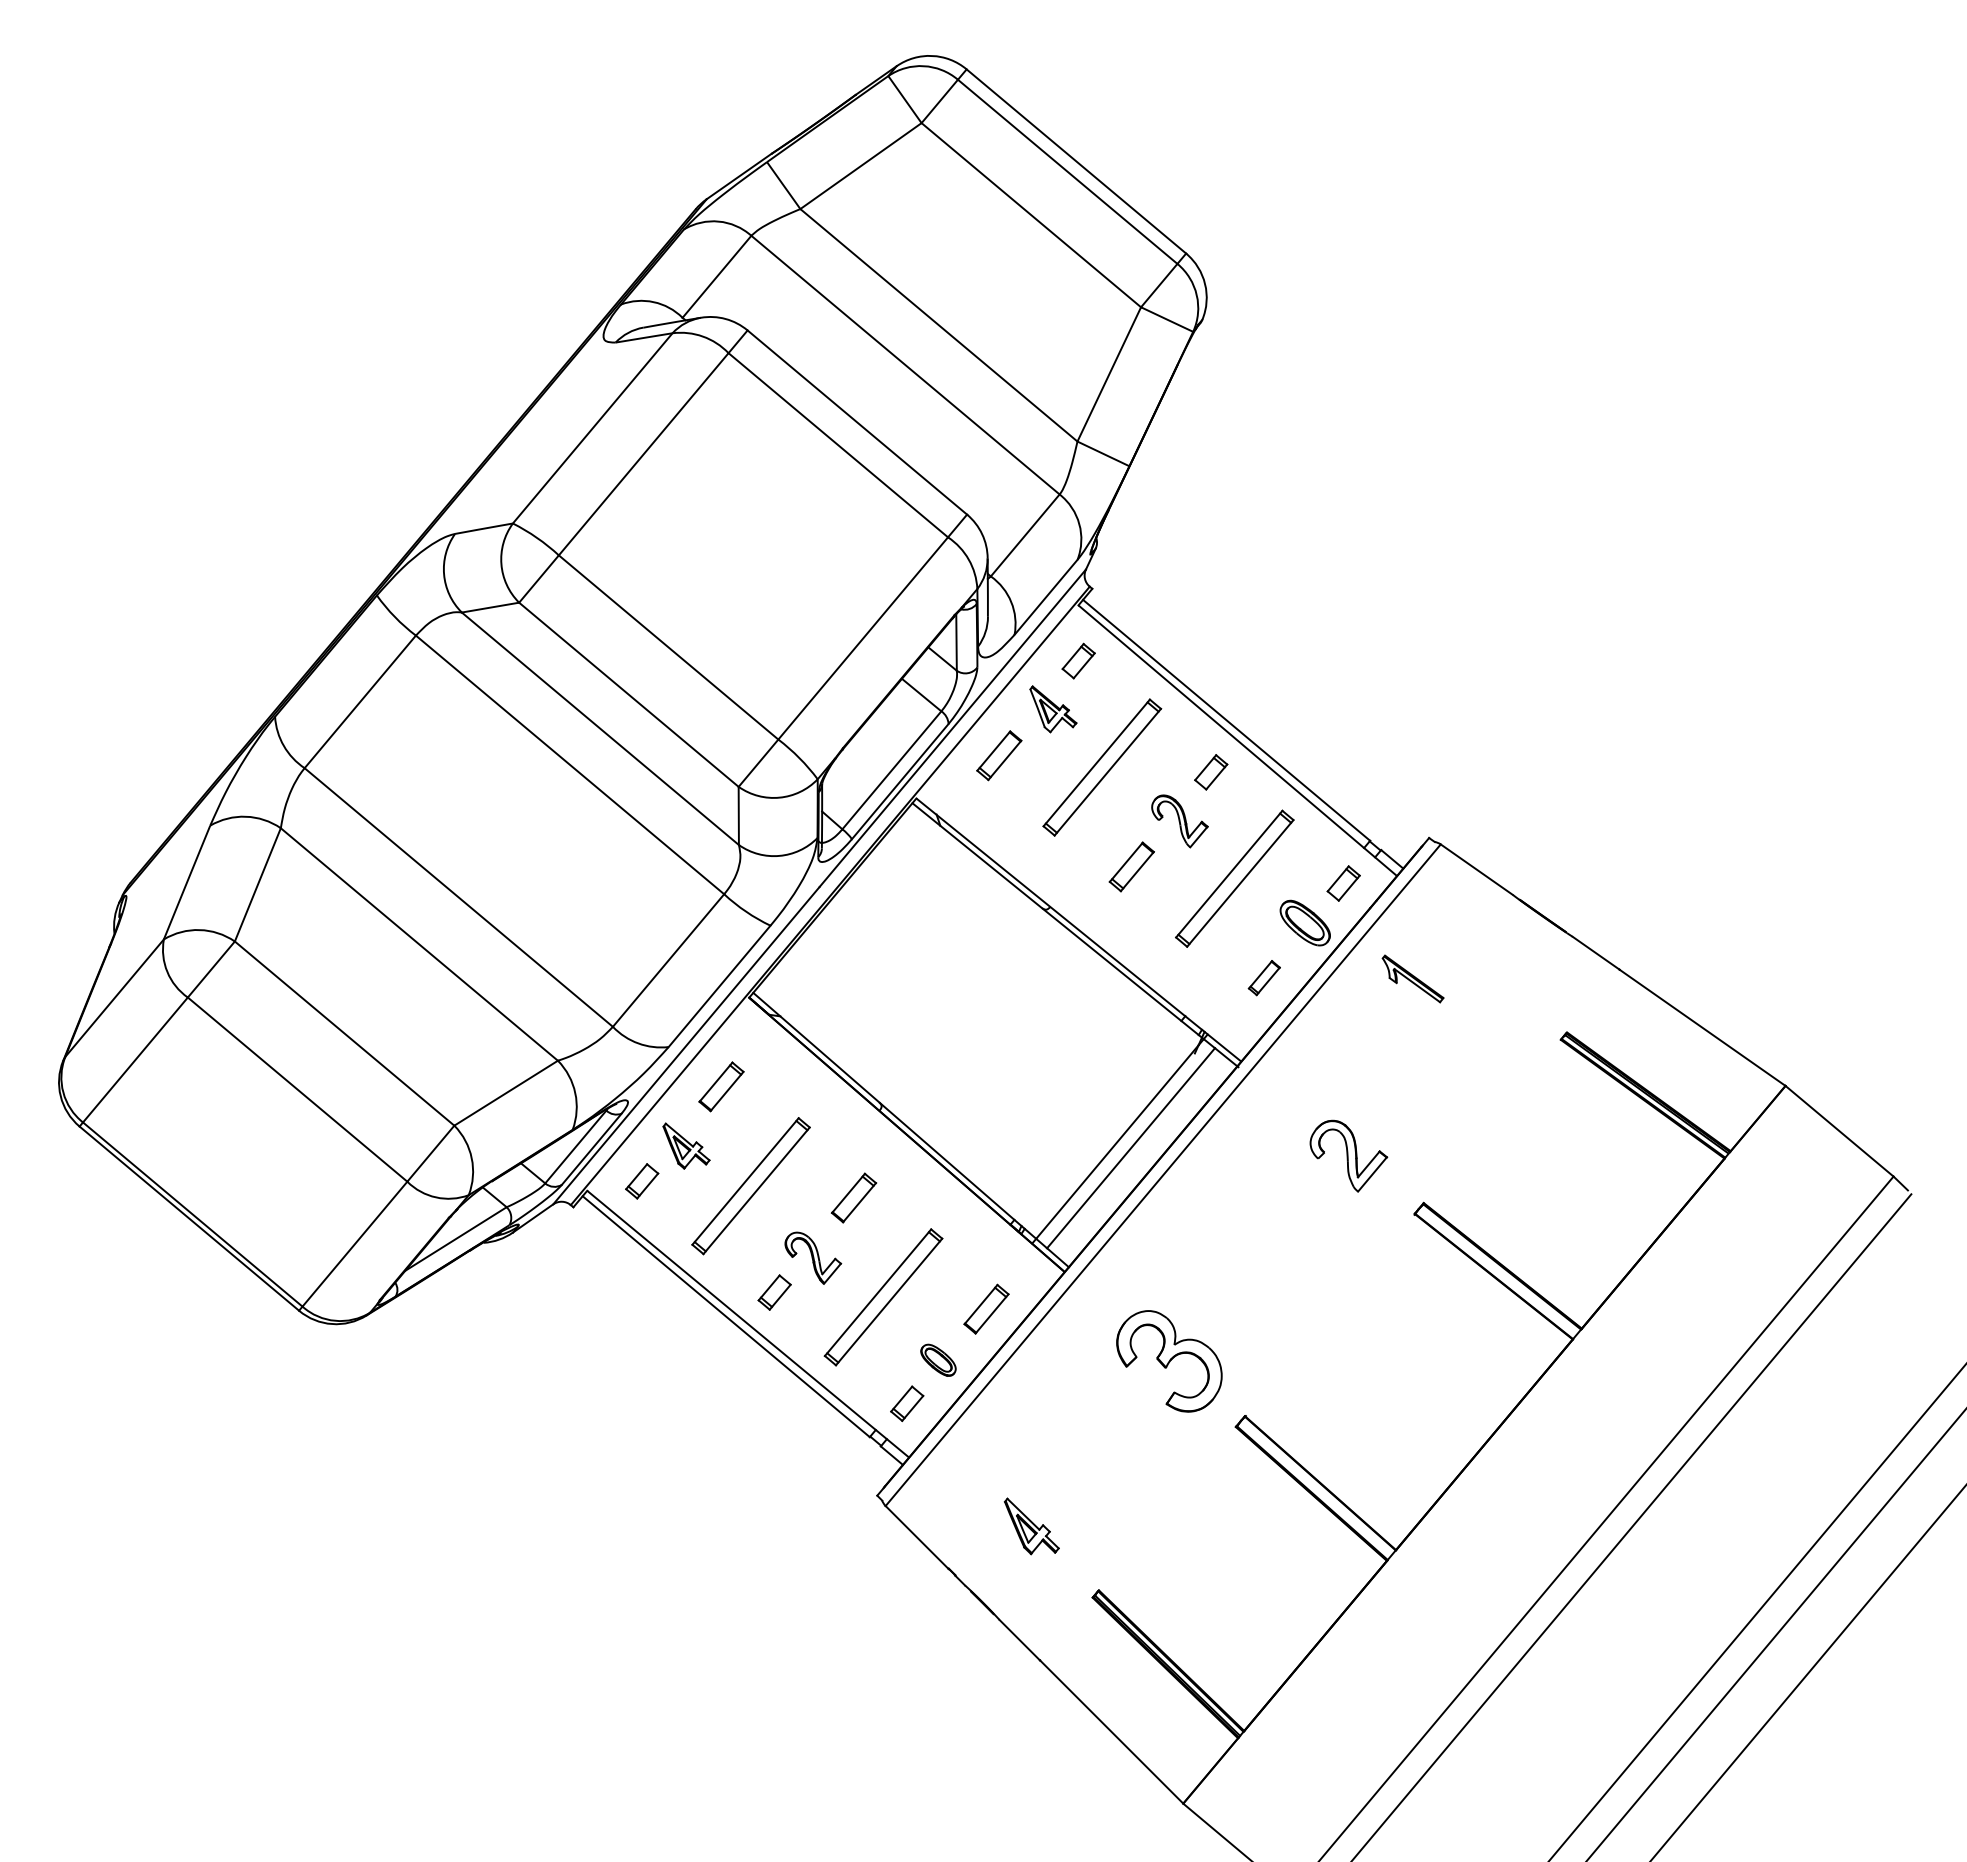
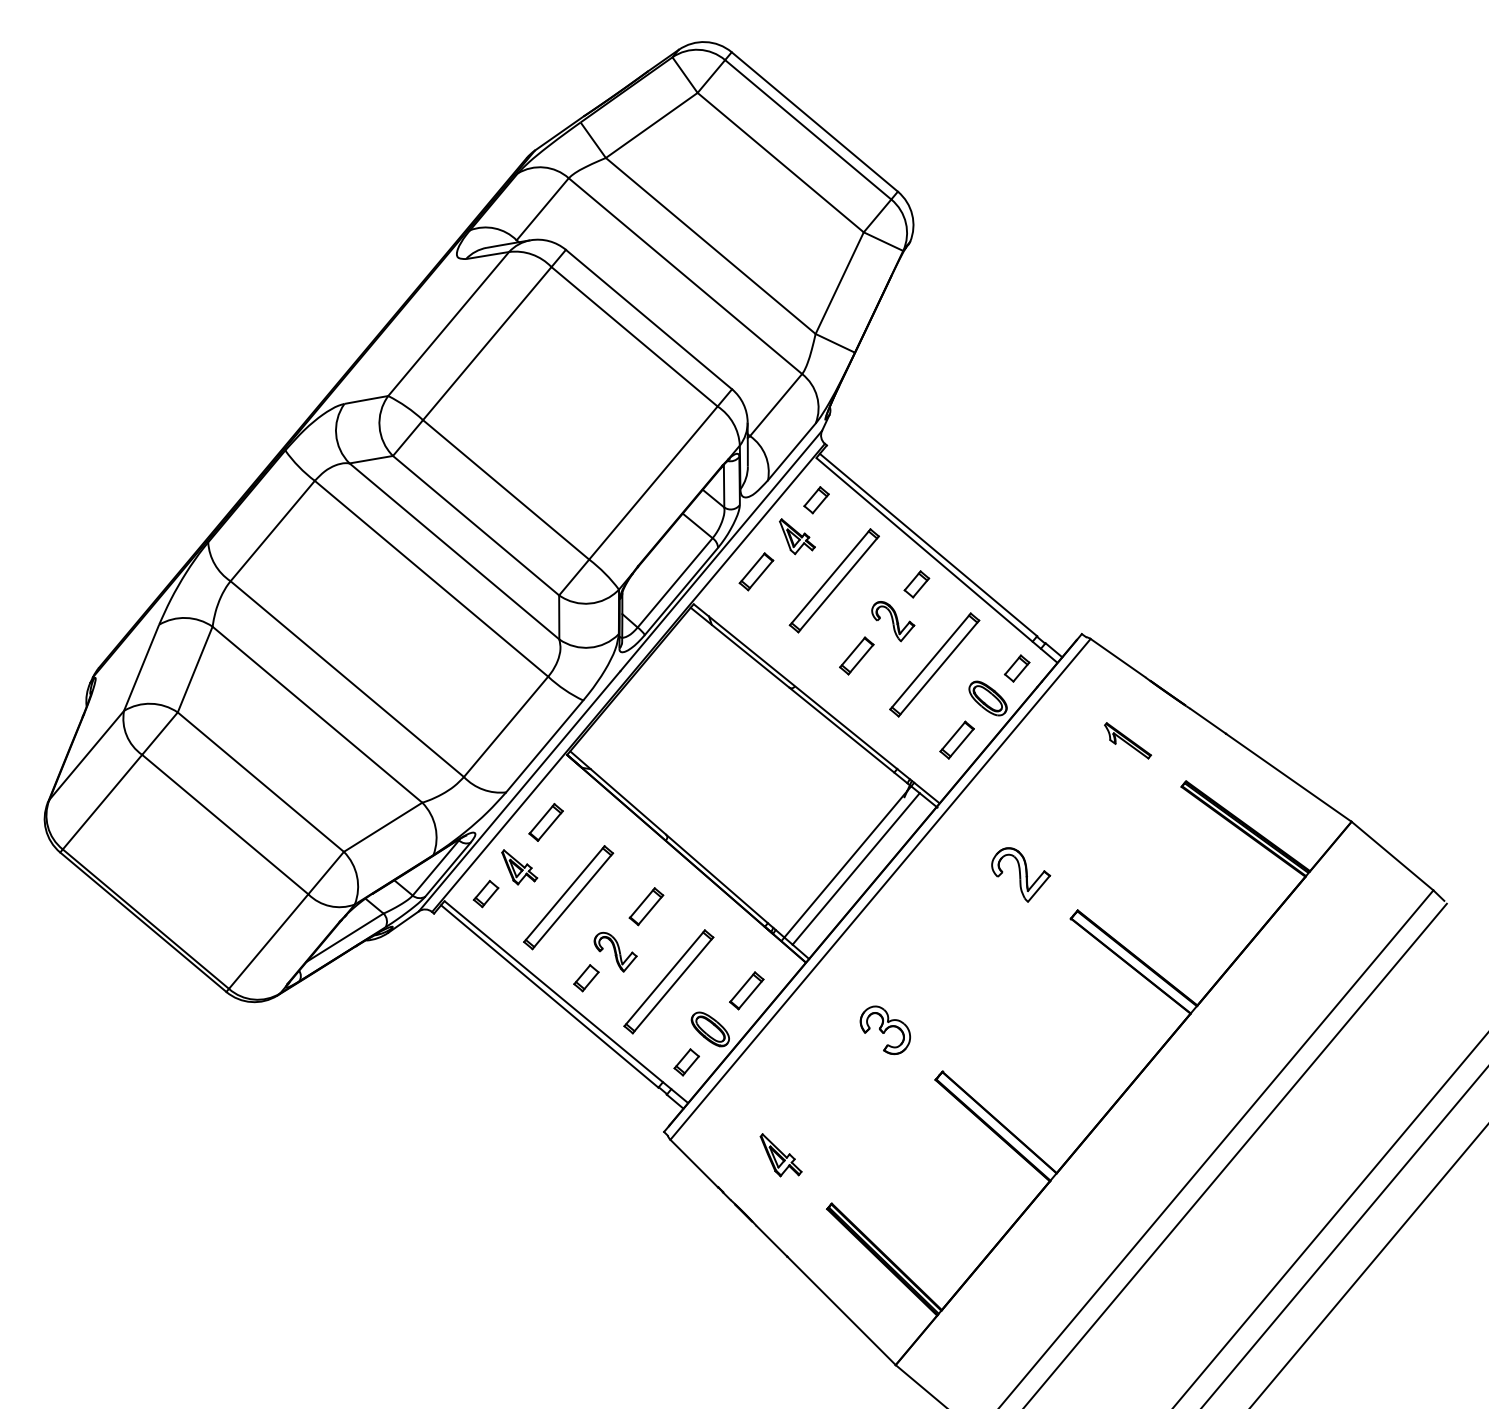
part: (1264, 977) -> (957, 739), size x1.43
part: (1412, 978) -> (1127, 740), moved
part: (938, 1360) -> (710, 1029), size x1.43
part: (1169, 1361) -> (885, 1030), size x0.62

